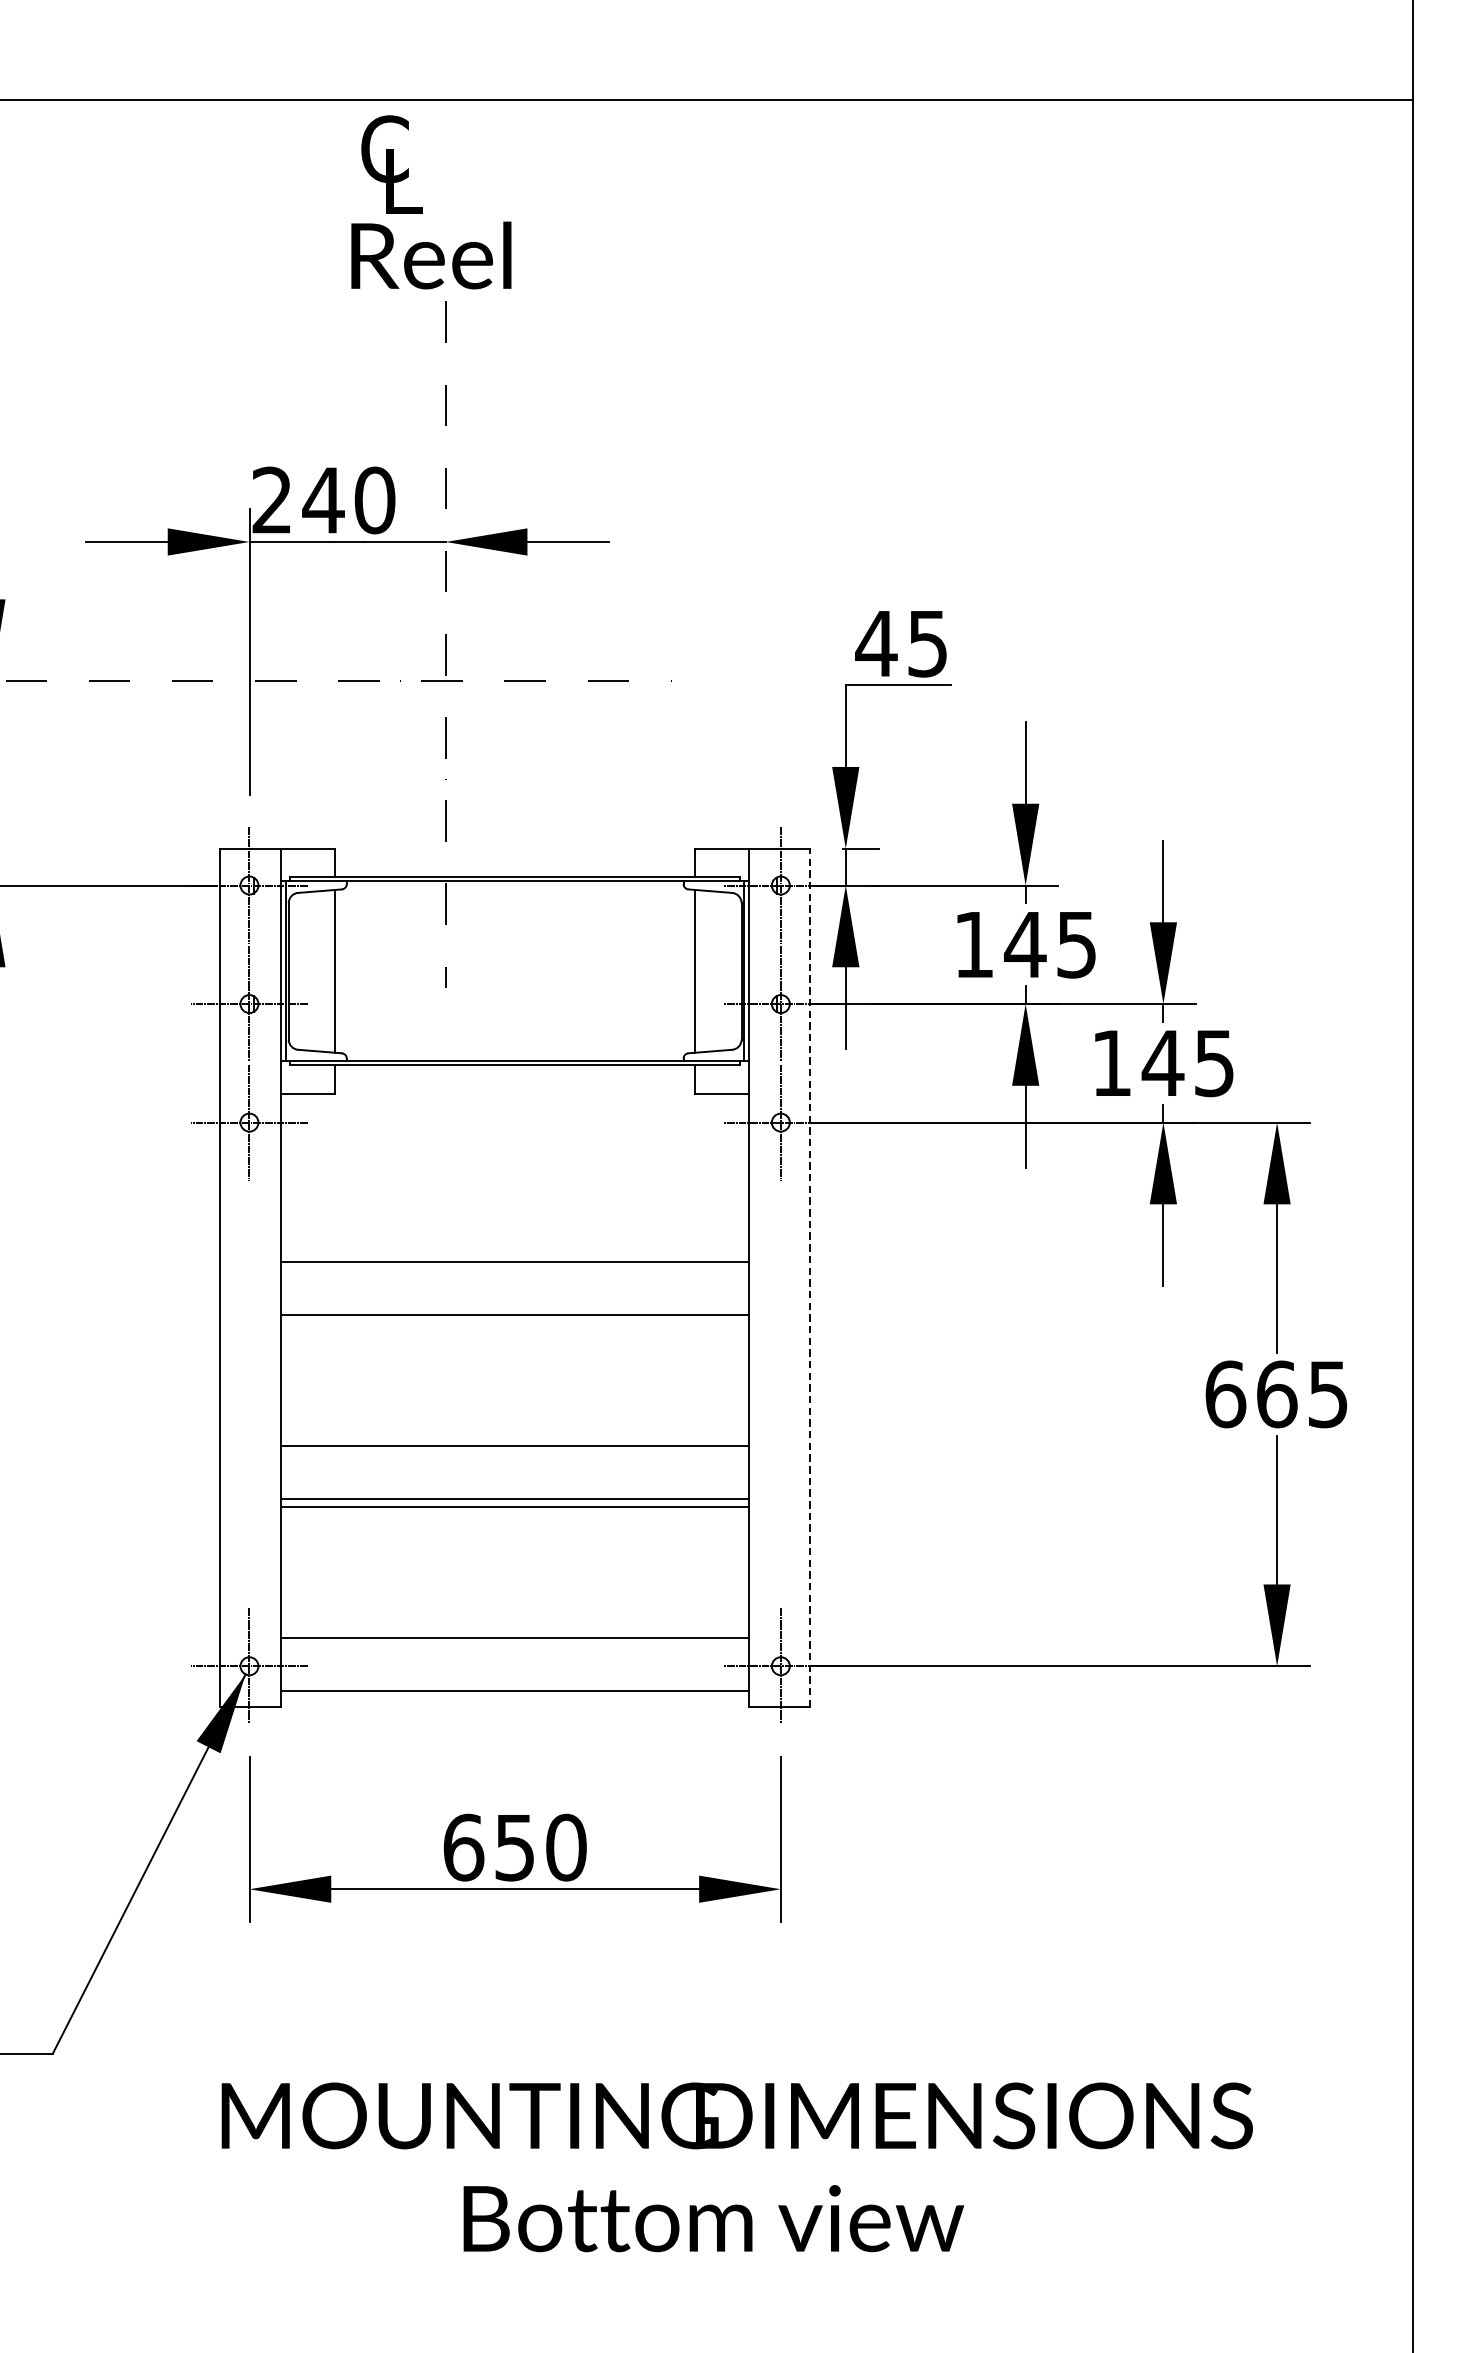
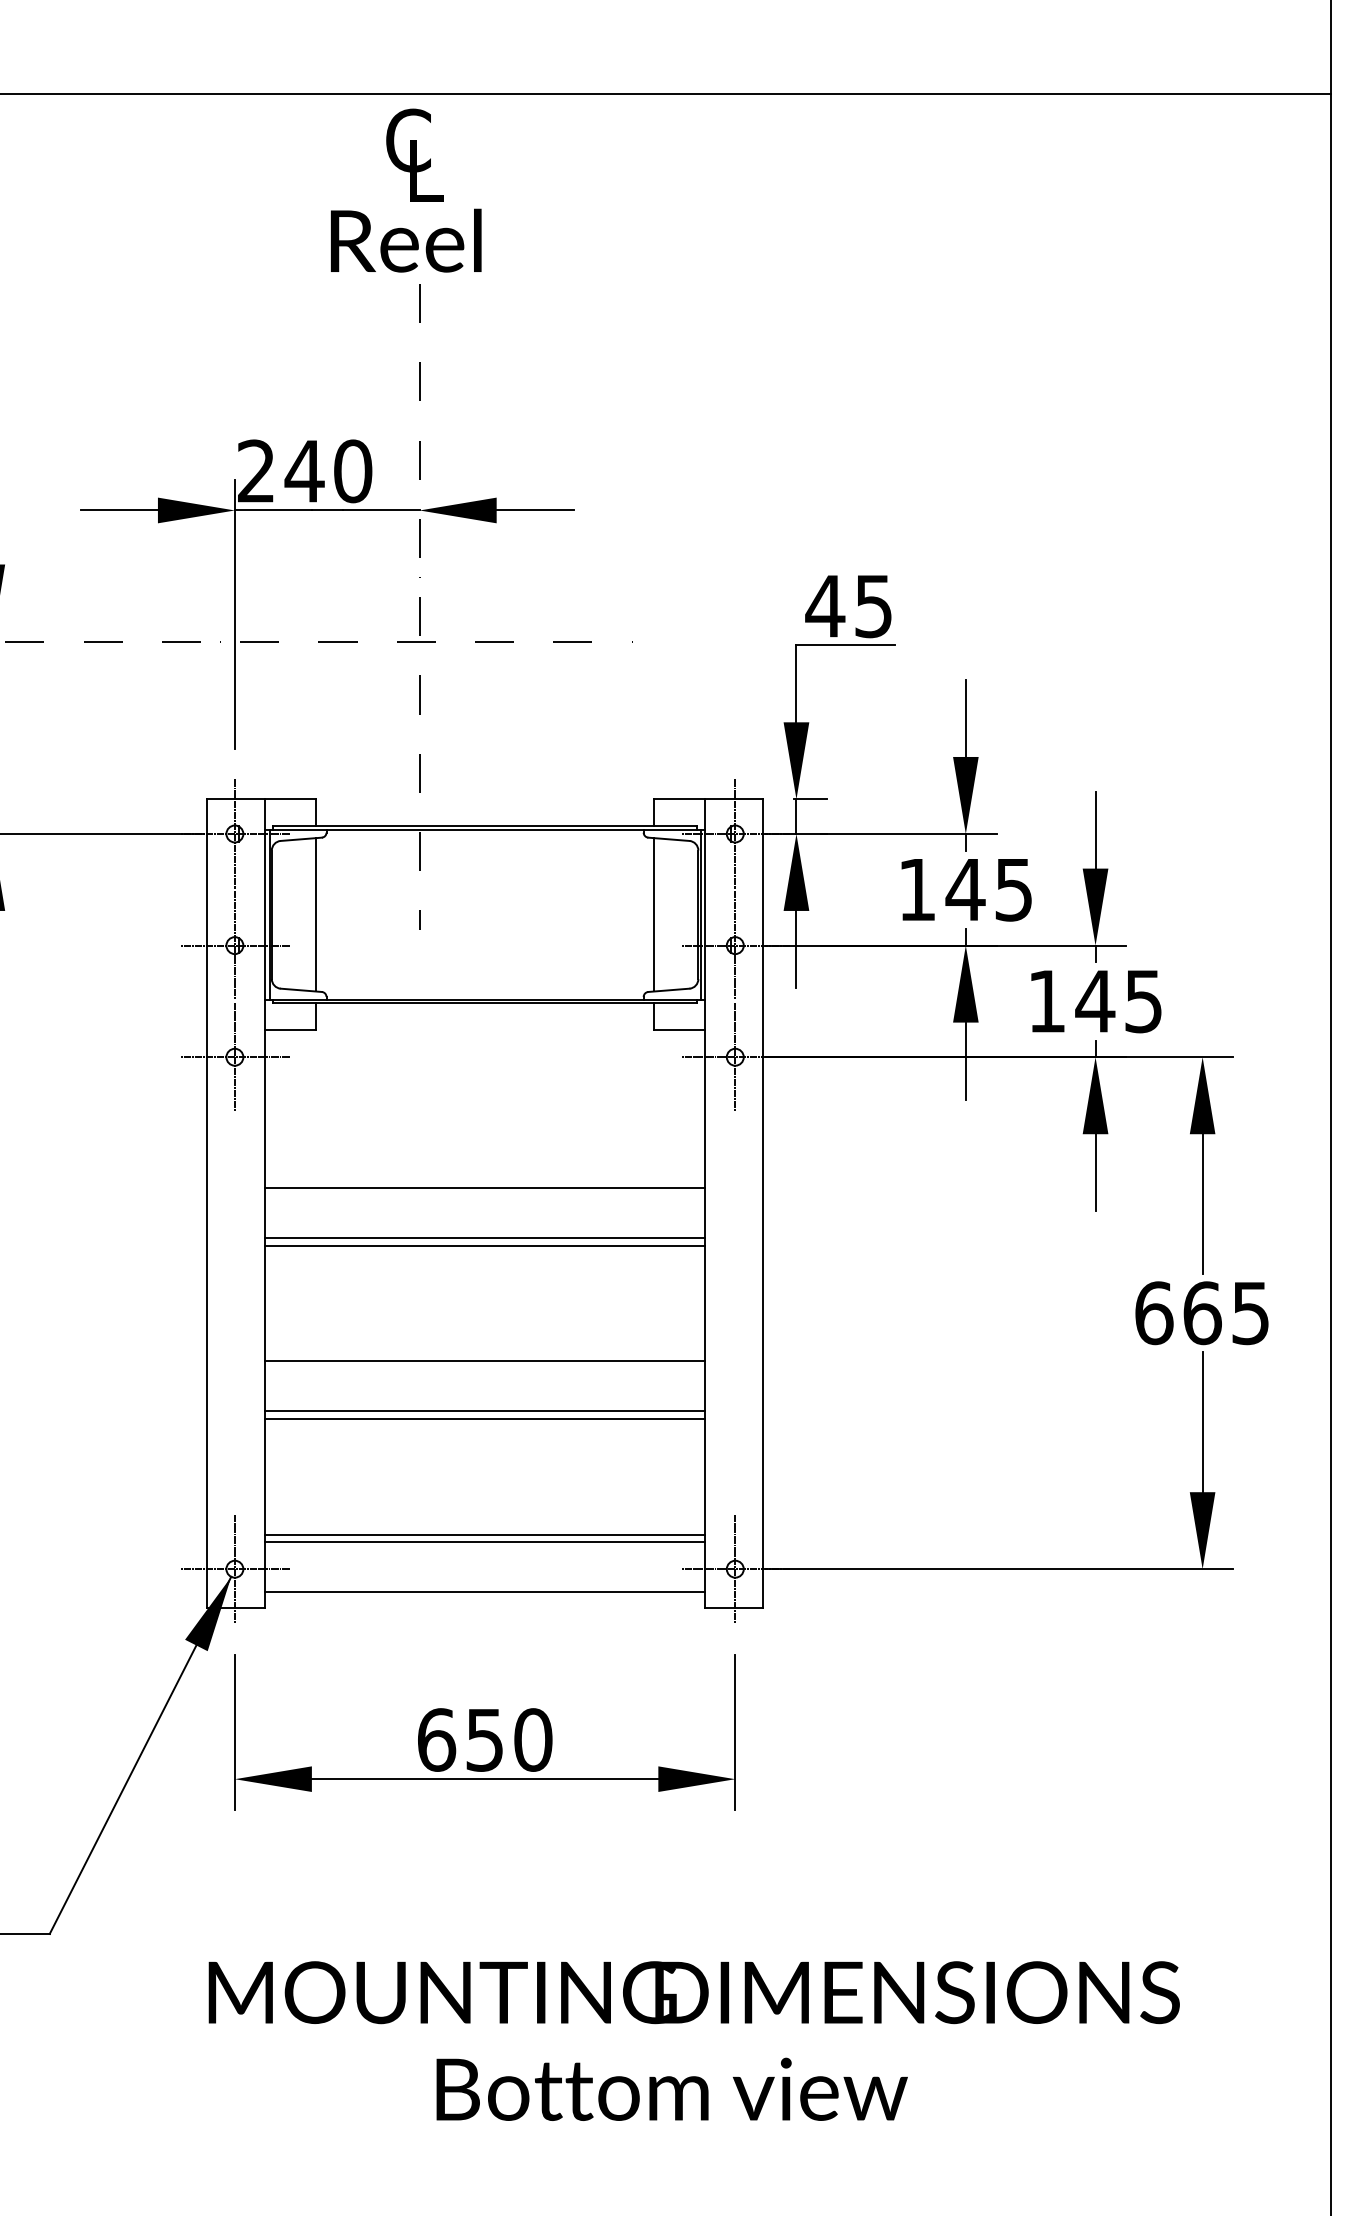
text: (391, 163) -> (414, 154), moved
line: (810, 1277) -> (763, 1203), dashed -> solid
line: (514, 1322) -> (484, 1245), added
line: (514, 1629) -> (484, 1534), added

